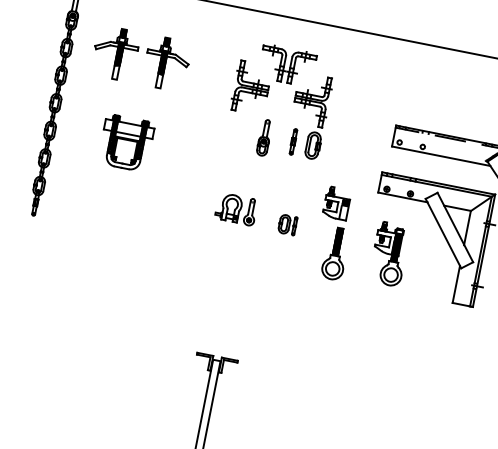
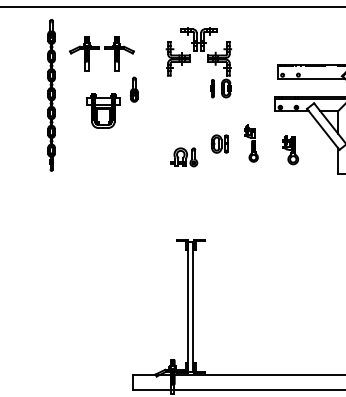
part: (263, 137) -> (133, 89), moved
part: (236, 209) -> (184, 157), moved
part: (287, 224) -> (219, 143), size x1.4
part: (334, 233) -> (251, 143), size x0.6
part: (389, 253) -> (290, 149), size x0.7

